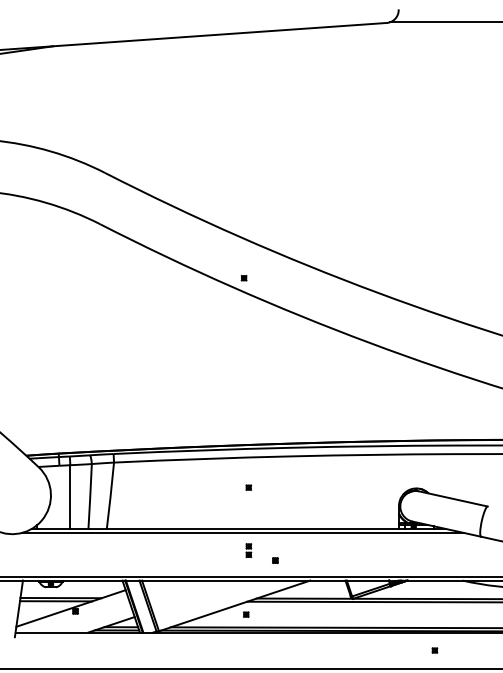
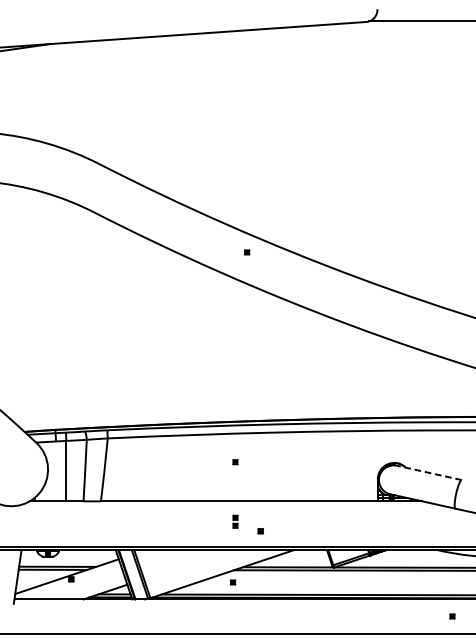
part: (243, 277) -> (246, 251), moved
line: (452, 498) -> (428, 472), solid -> dashed
line: (242, 532) -> (229, 504), removed
part: (434, 650) -> (452, 616), moved

